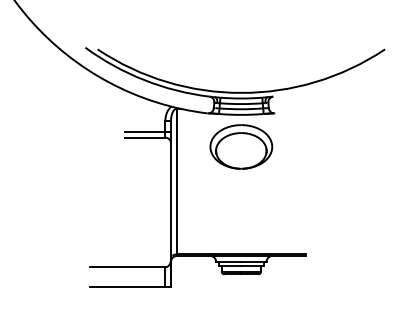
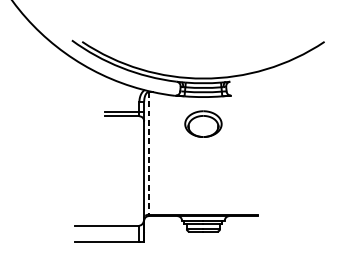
part: (241, 146) -> (203, 123), size x0.7
line: (176, 181) -> (148, 153), solid -> dashed

